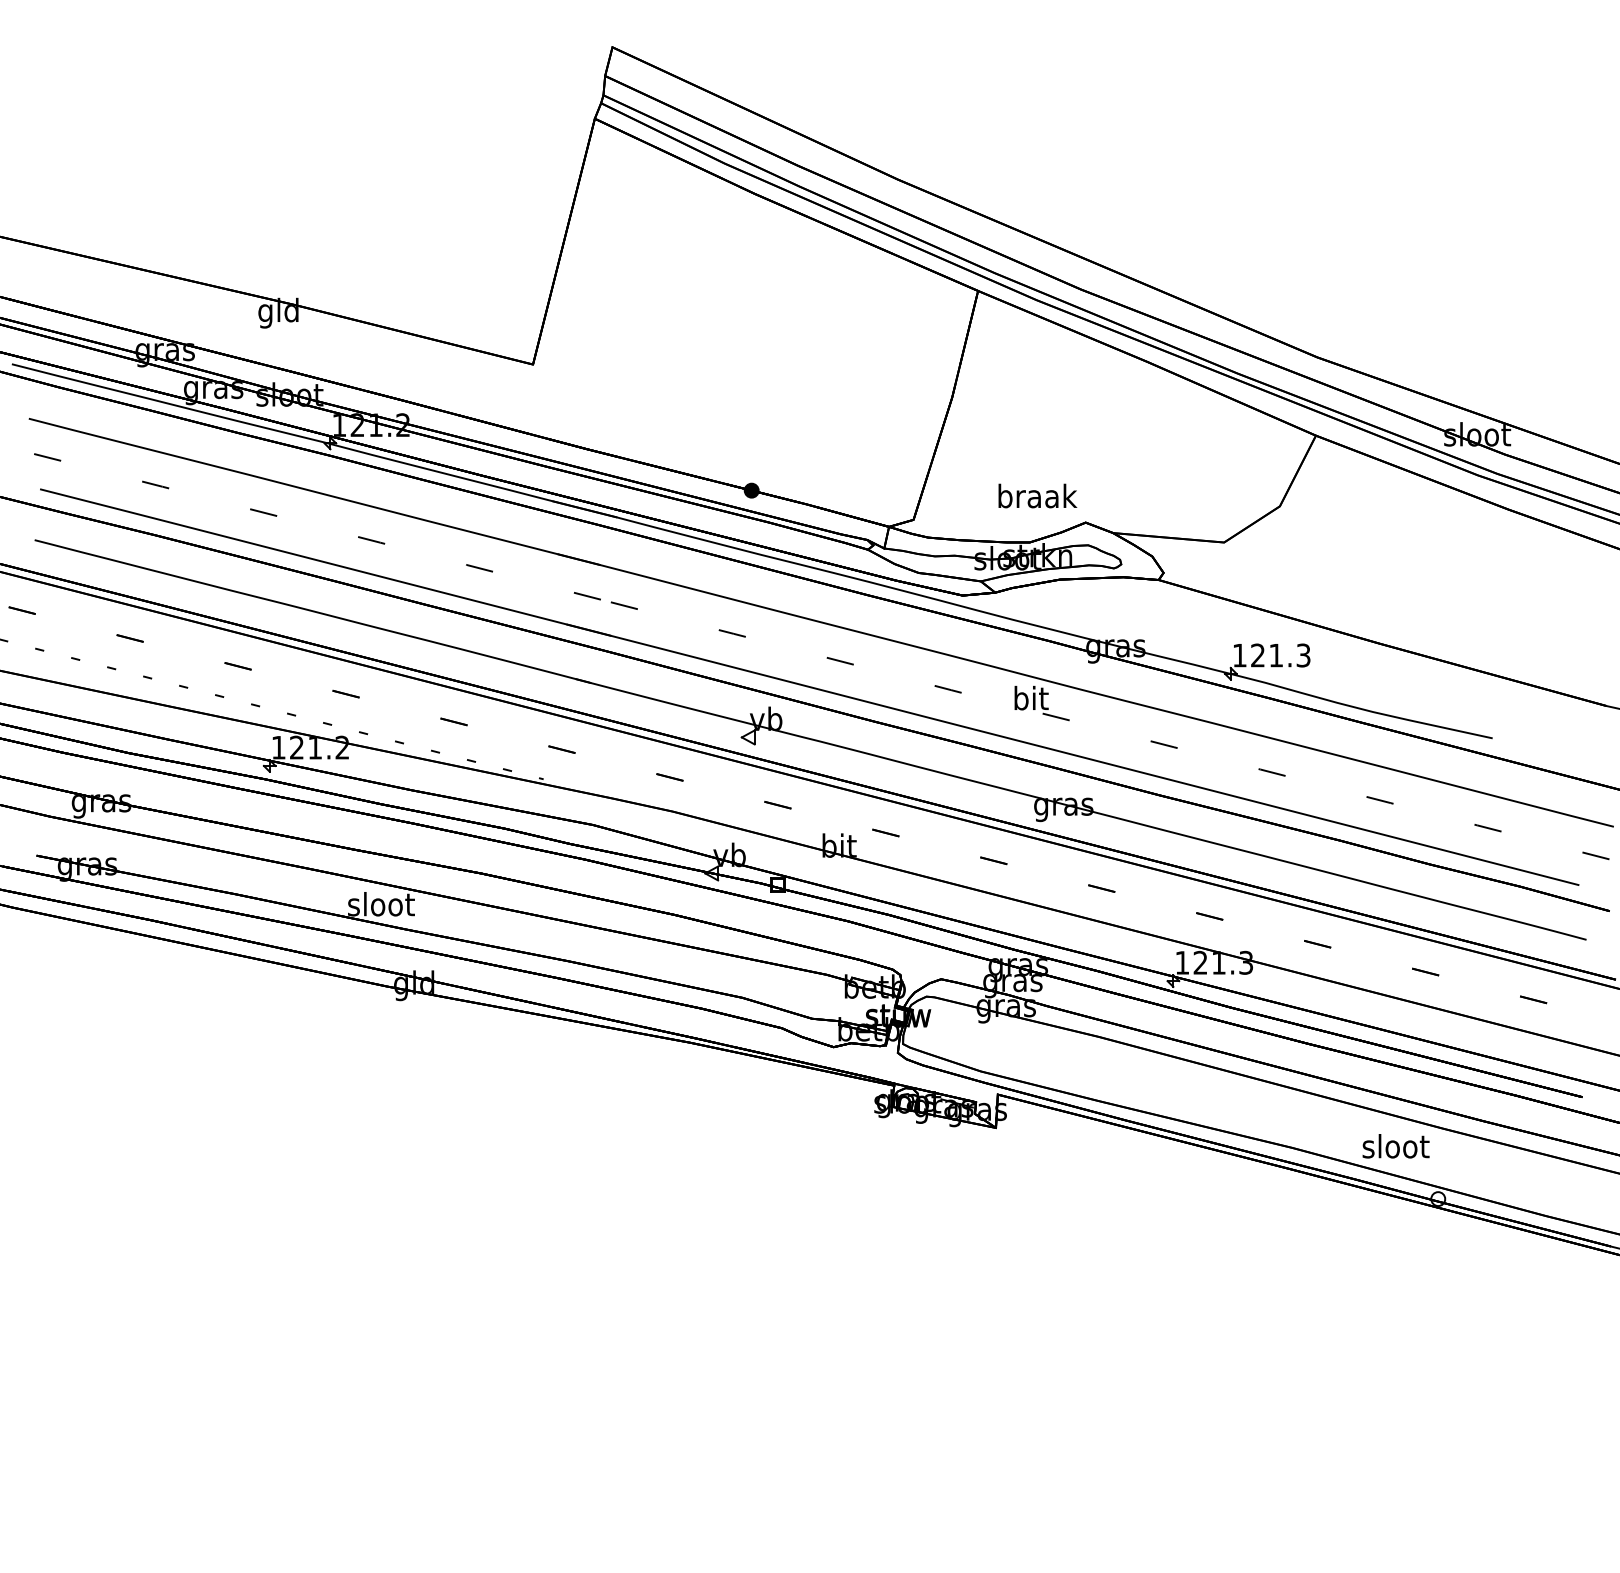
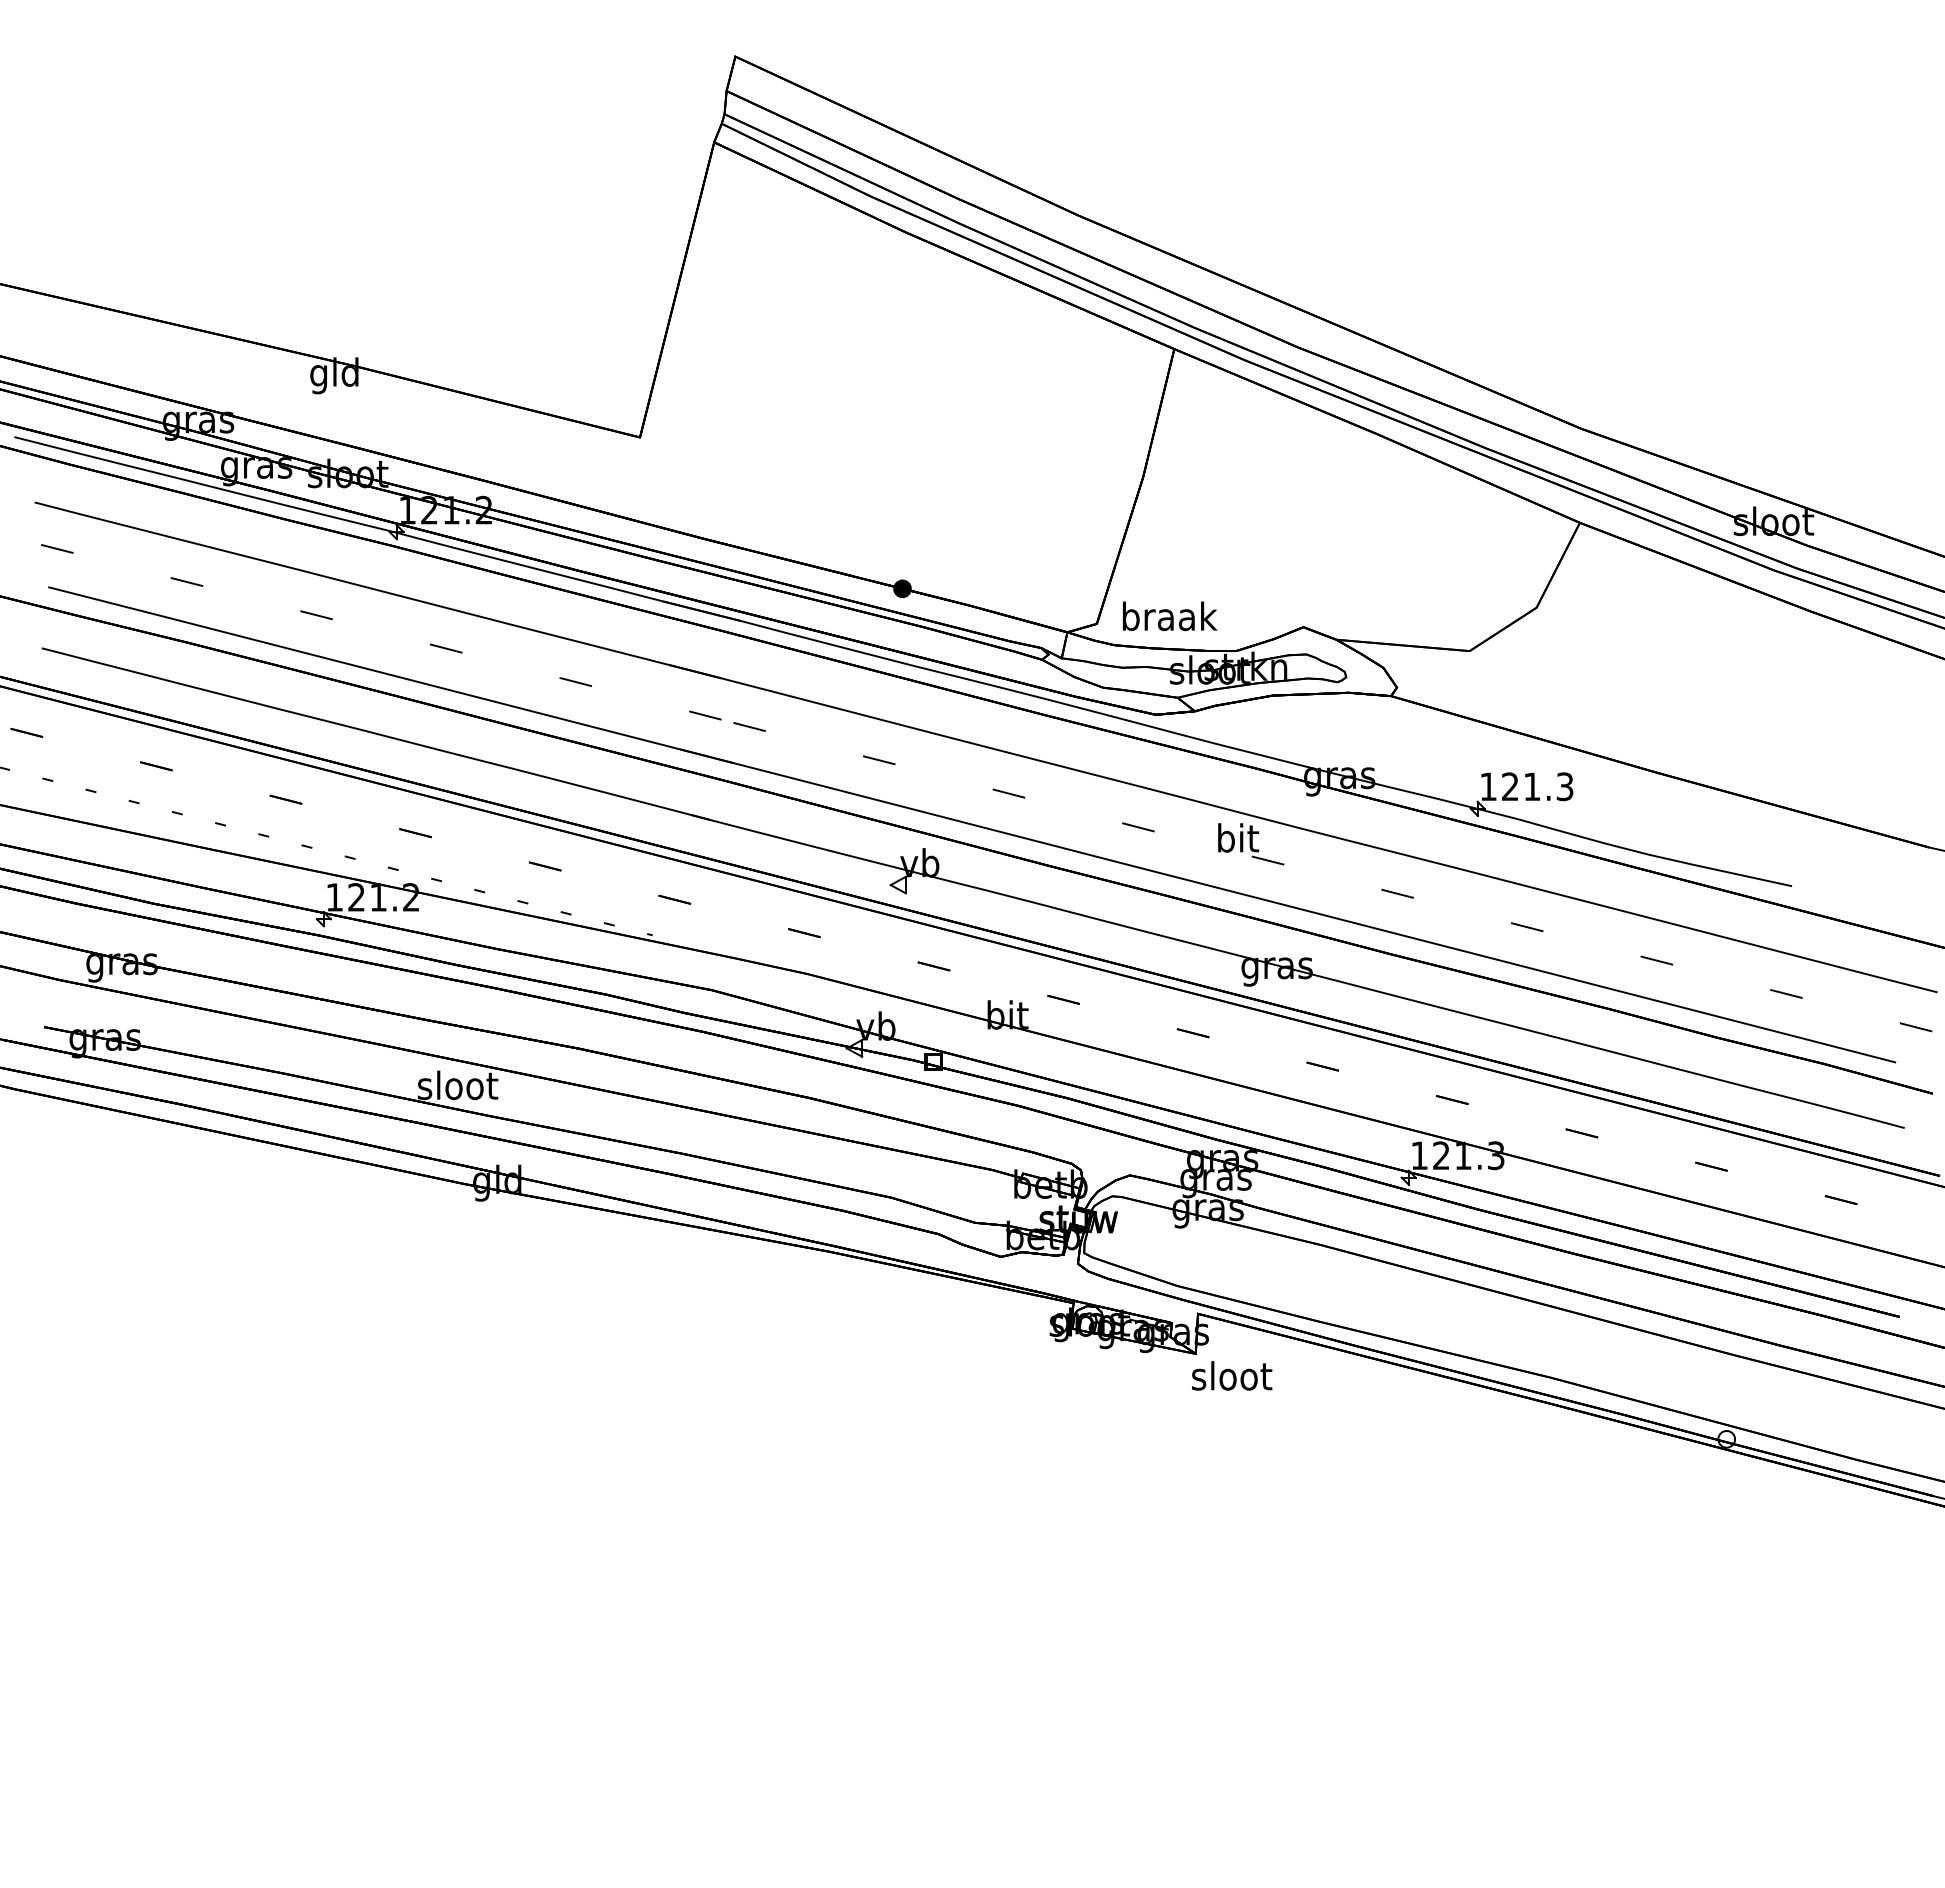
text: (1038, 496) -> (1170, 616), moved
text: (1396, 1145) -> (1232, 1375), moved

